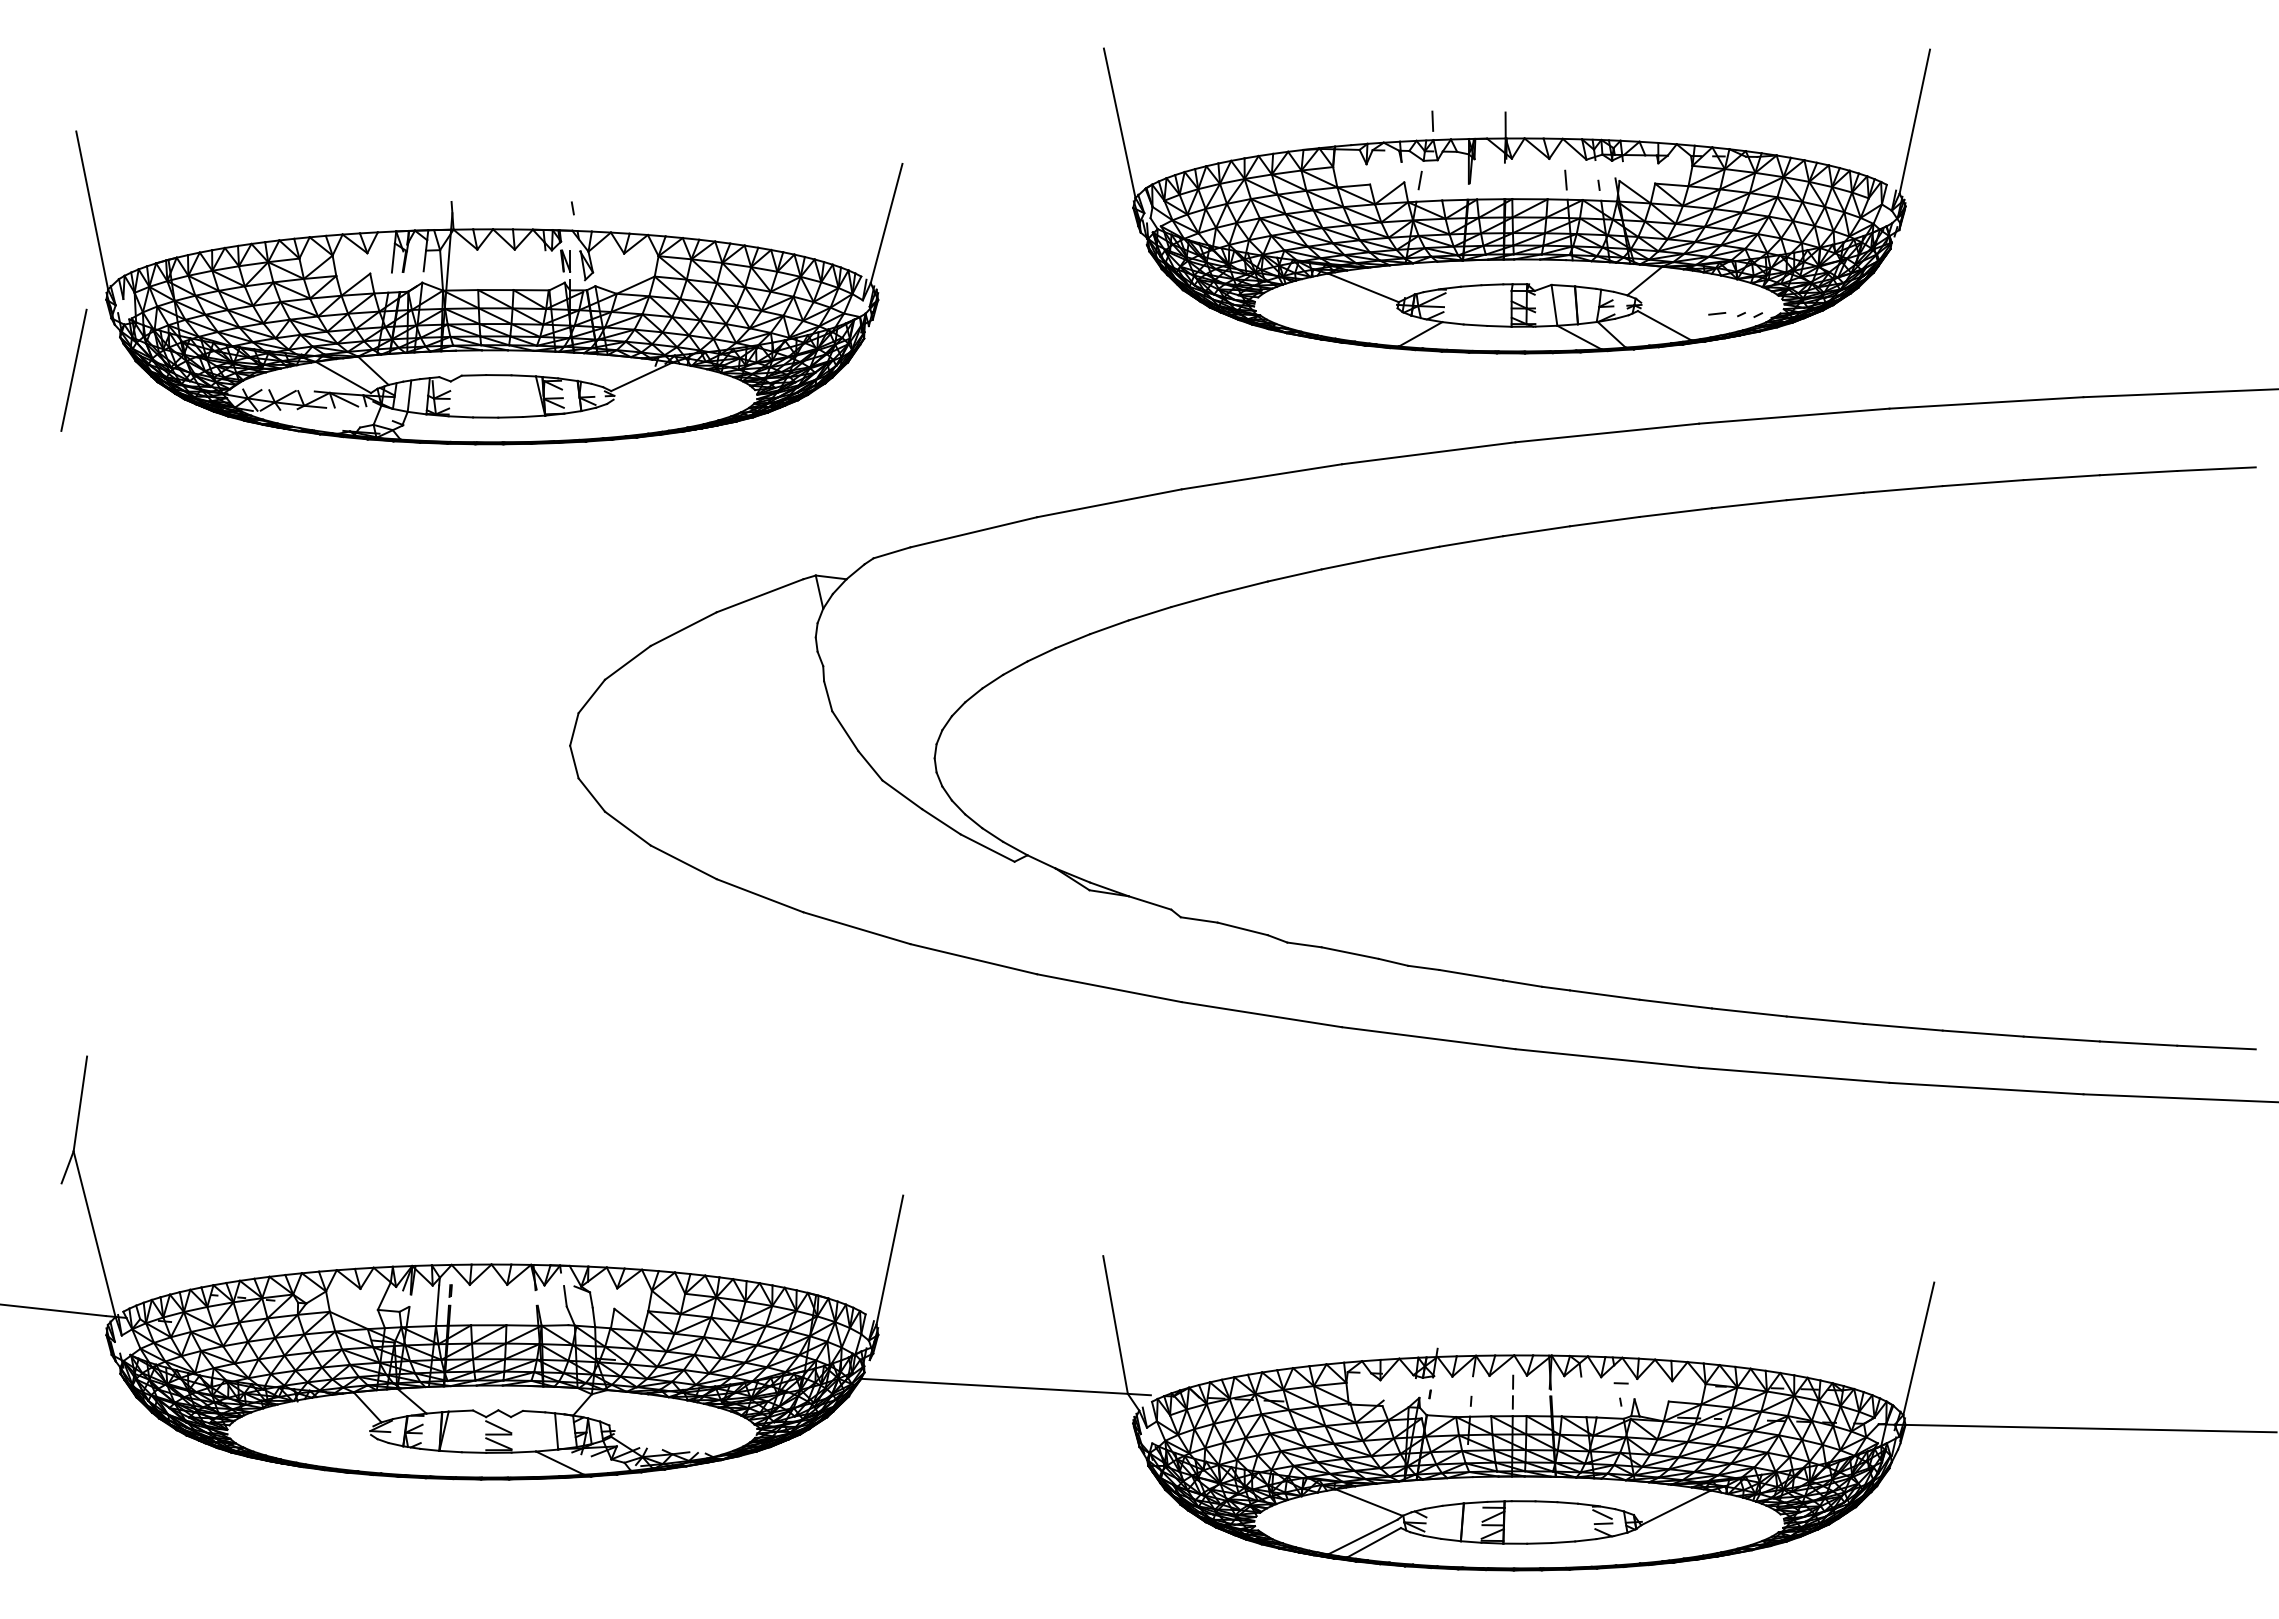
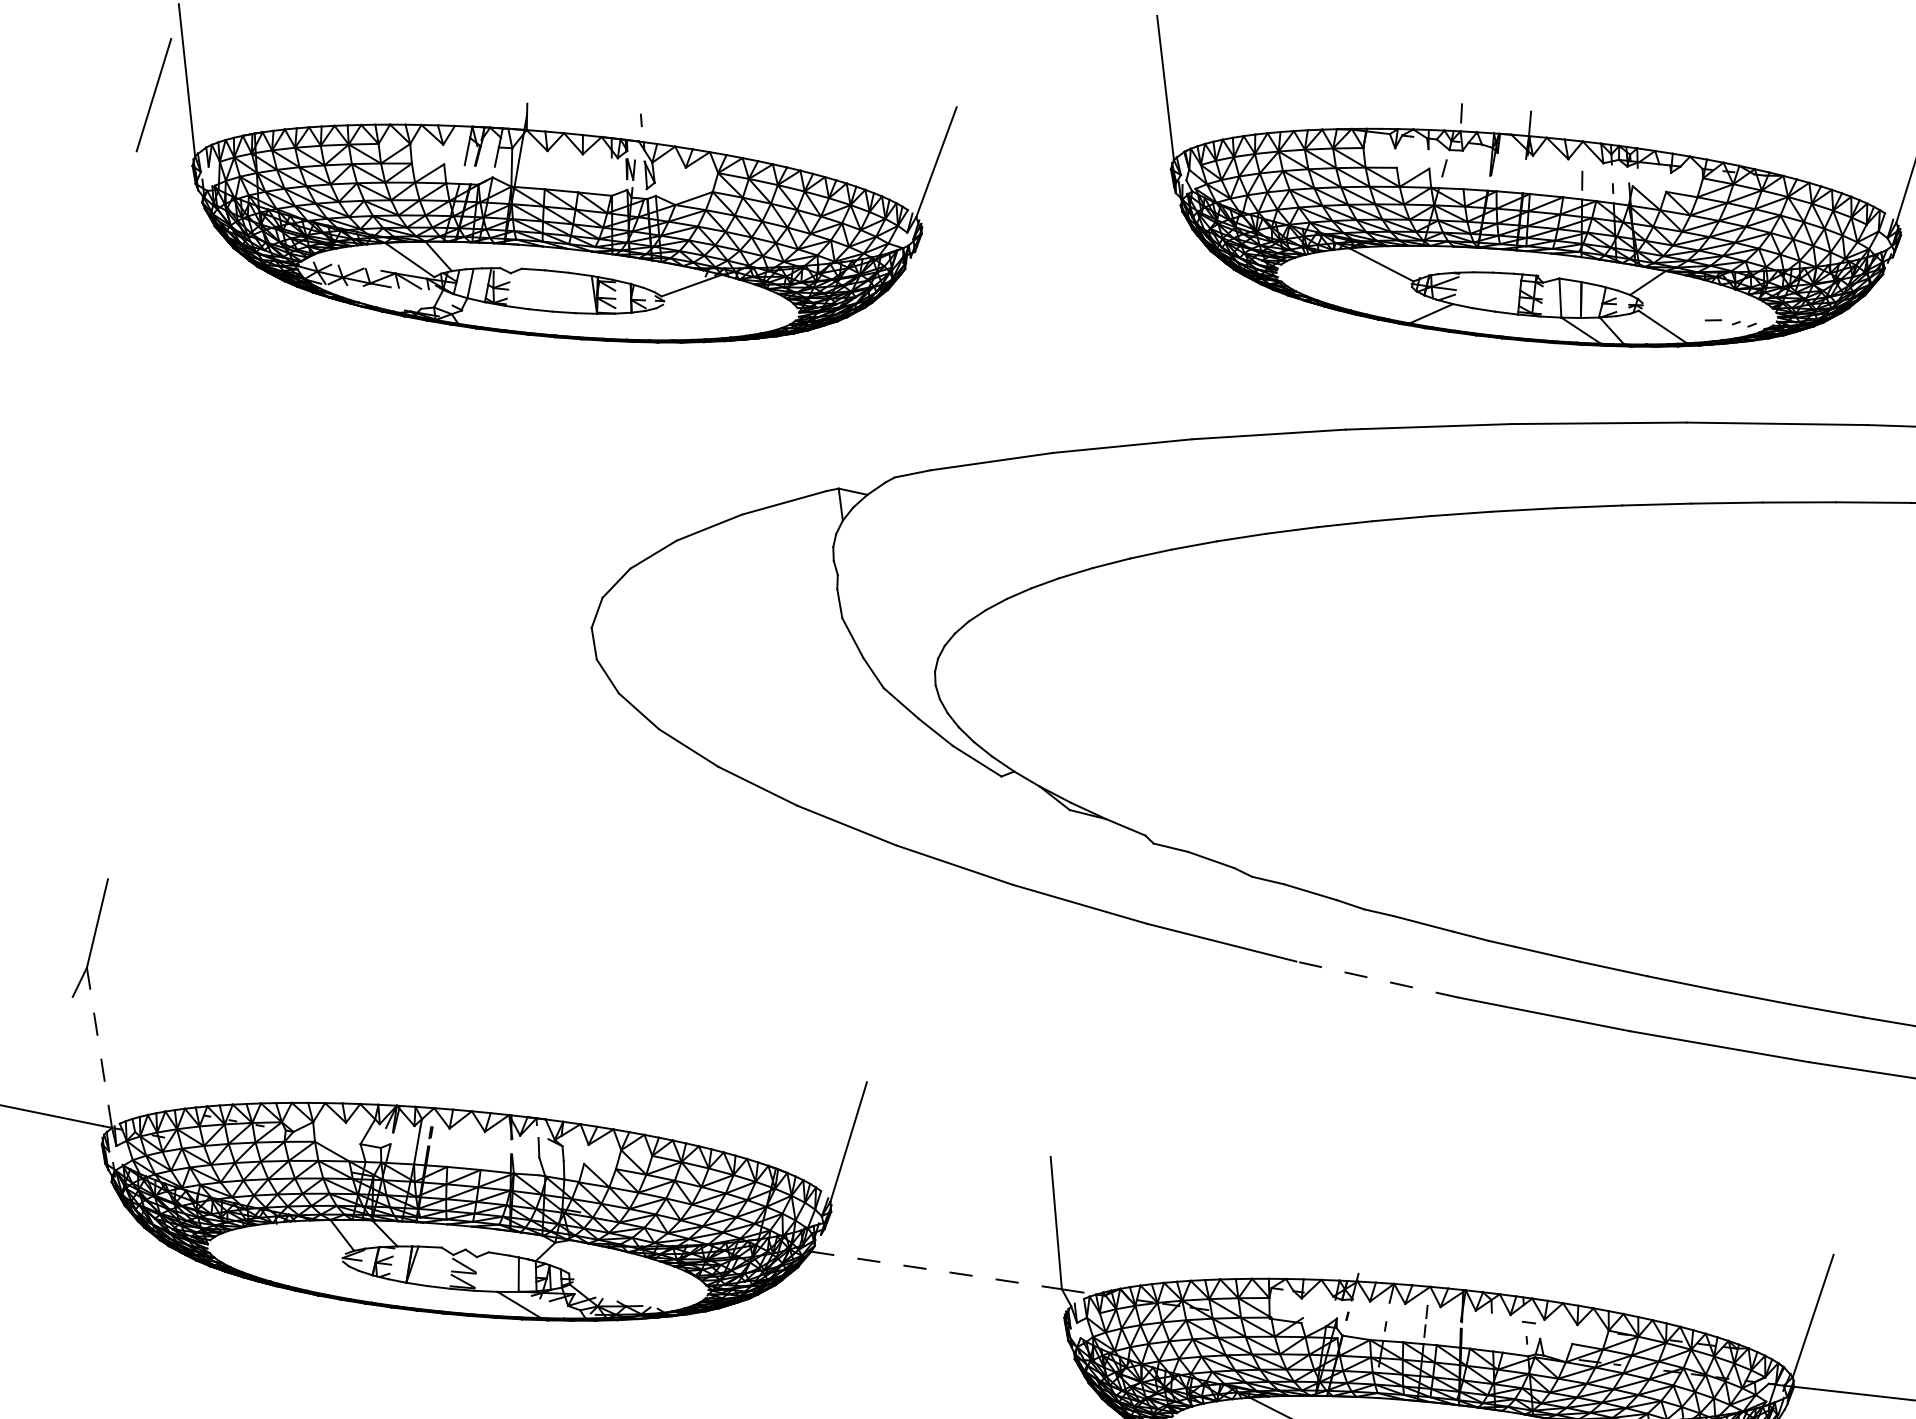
line: (73, 369) -> (153, 94), moved
line: (1428, 1038) -> (1377, 979), solid -> dashed
line: (94, 1233) -> (99, 1047), solid -> dashed
line: (994, 1386) -> (936, 1270), solid -> dashed

